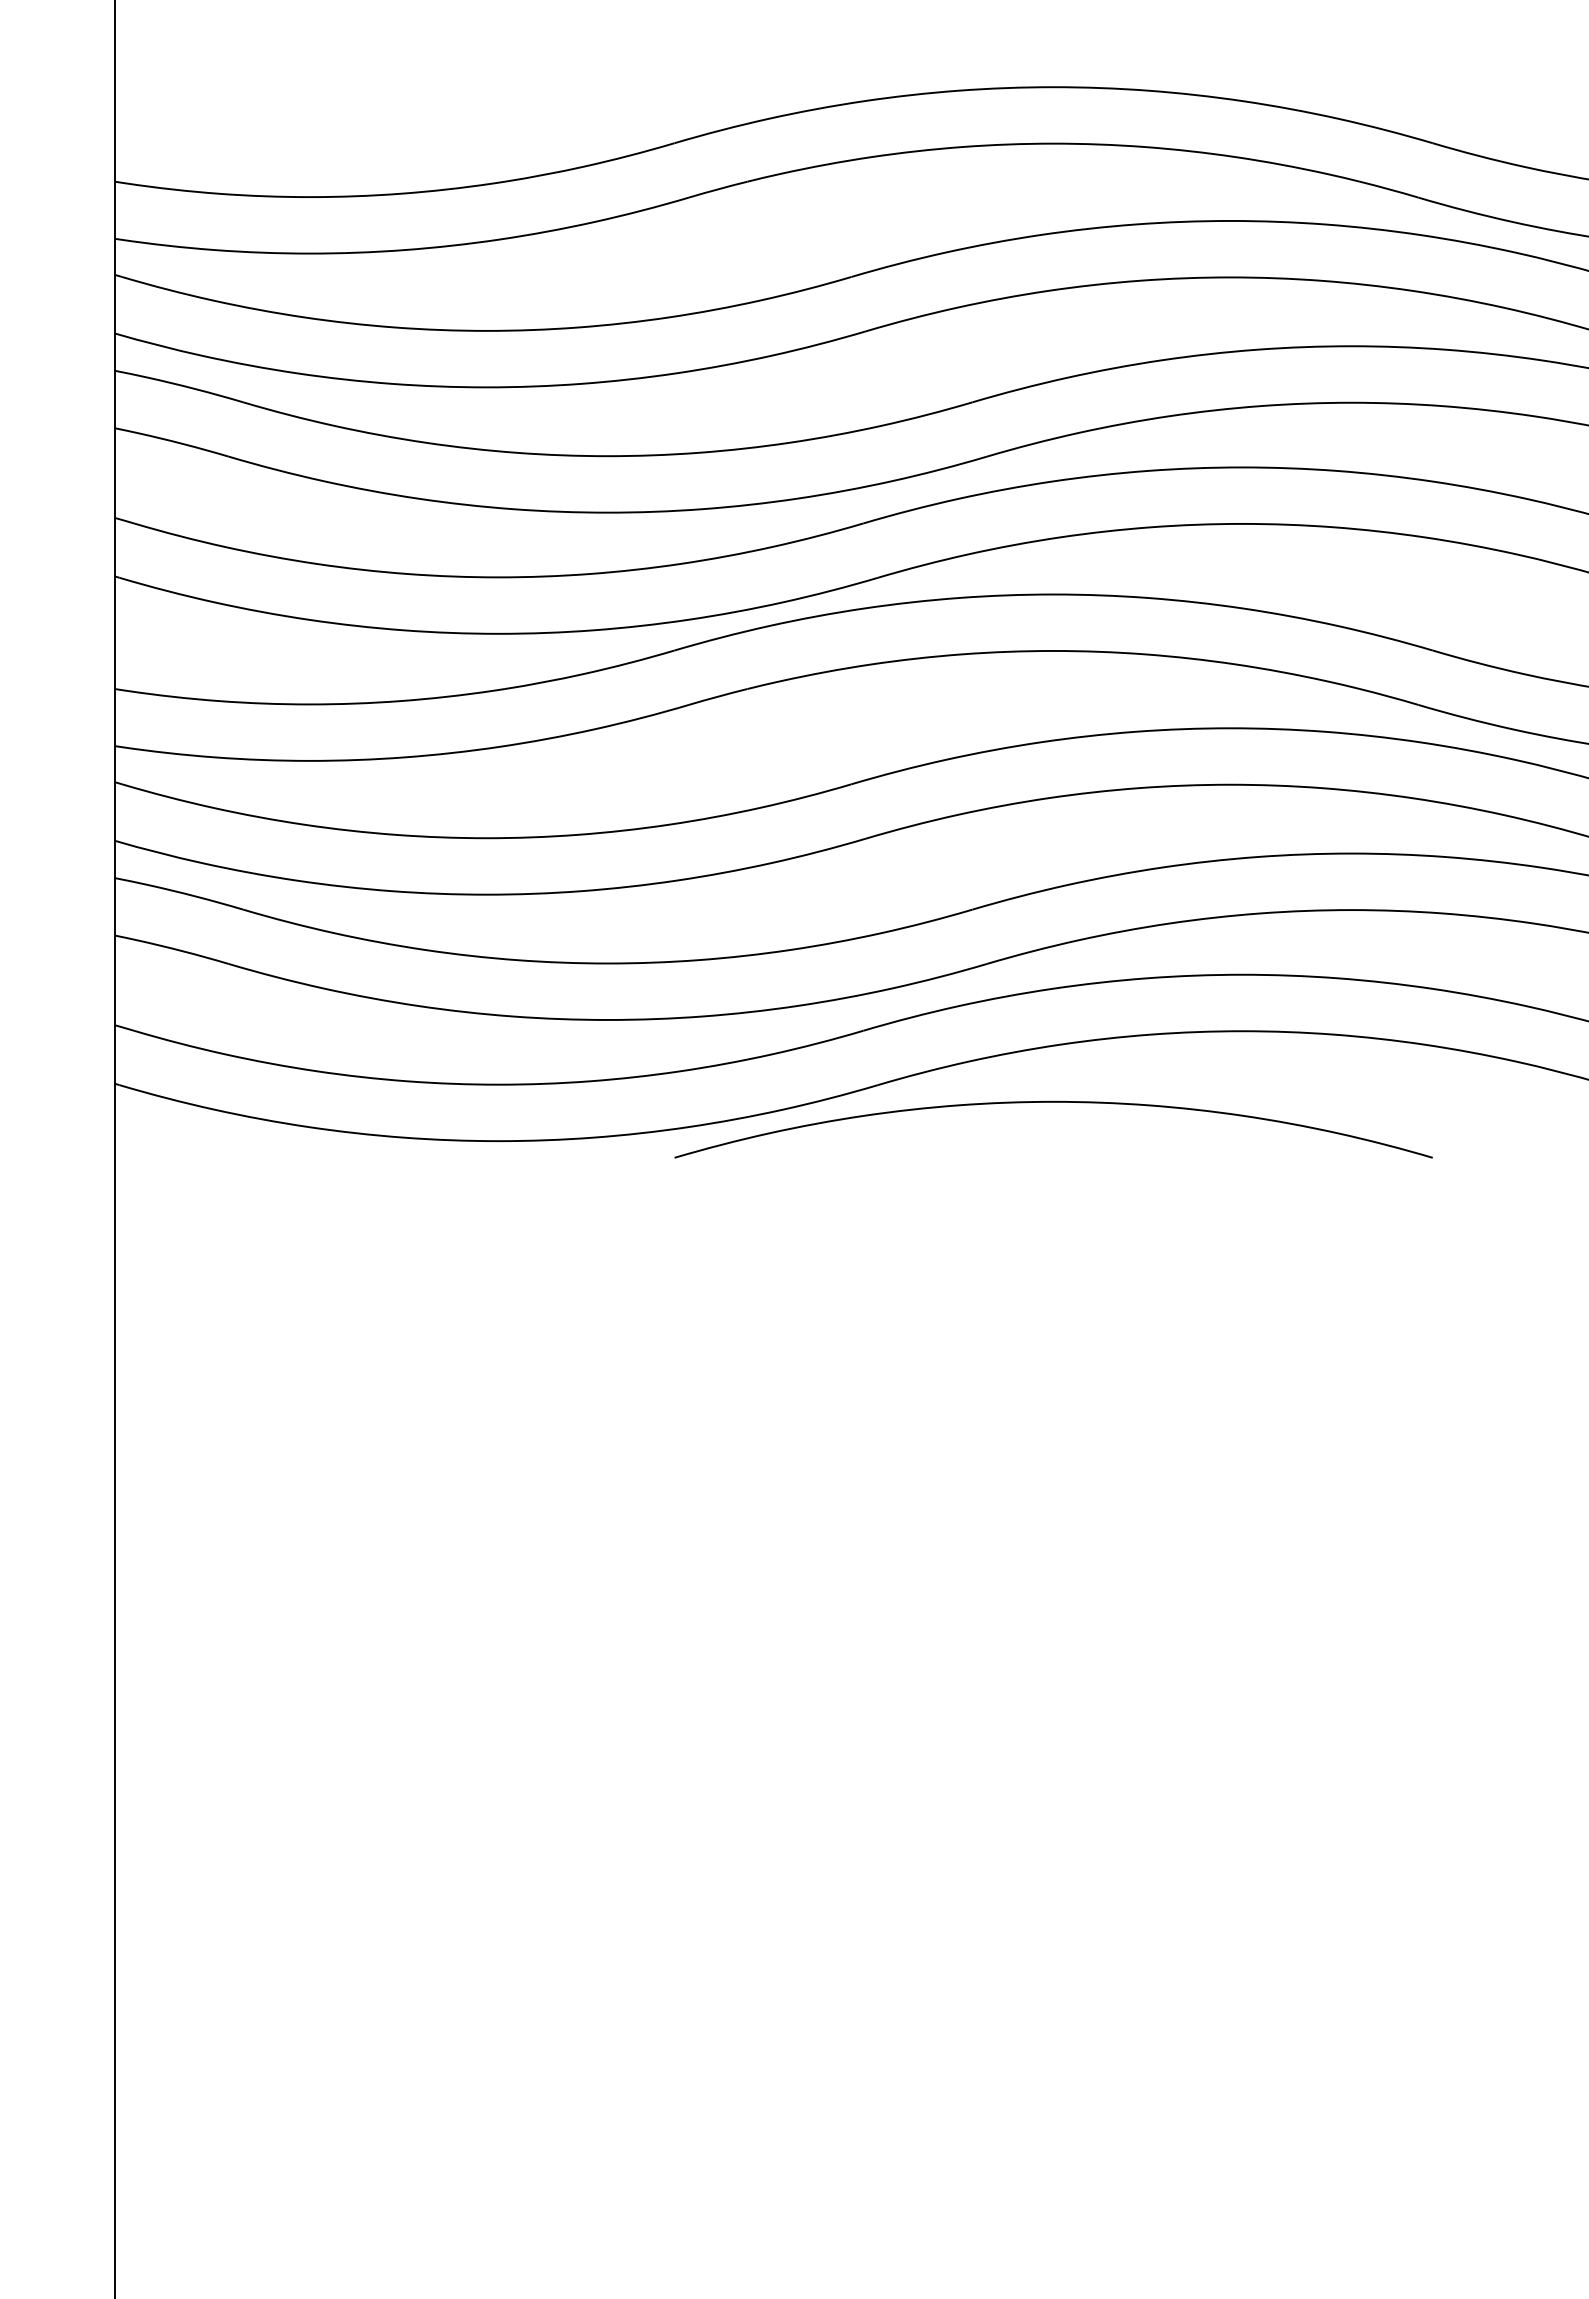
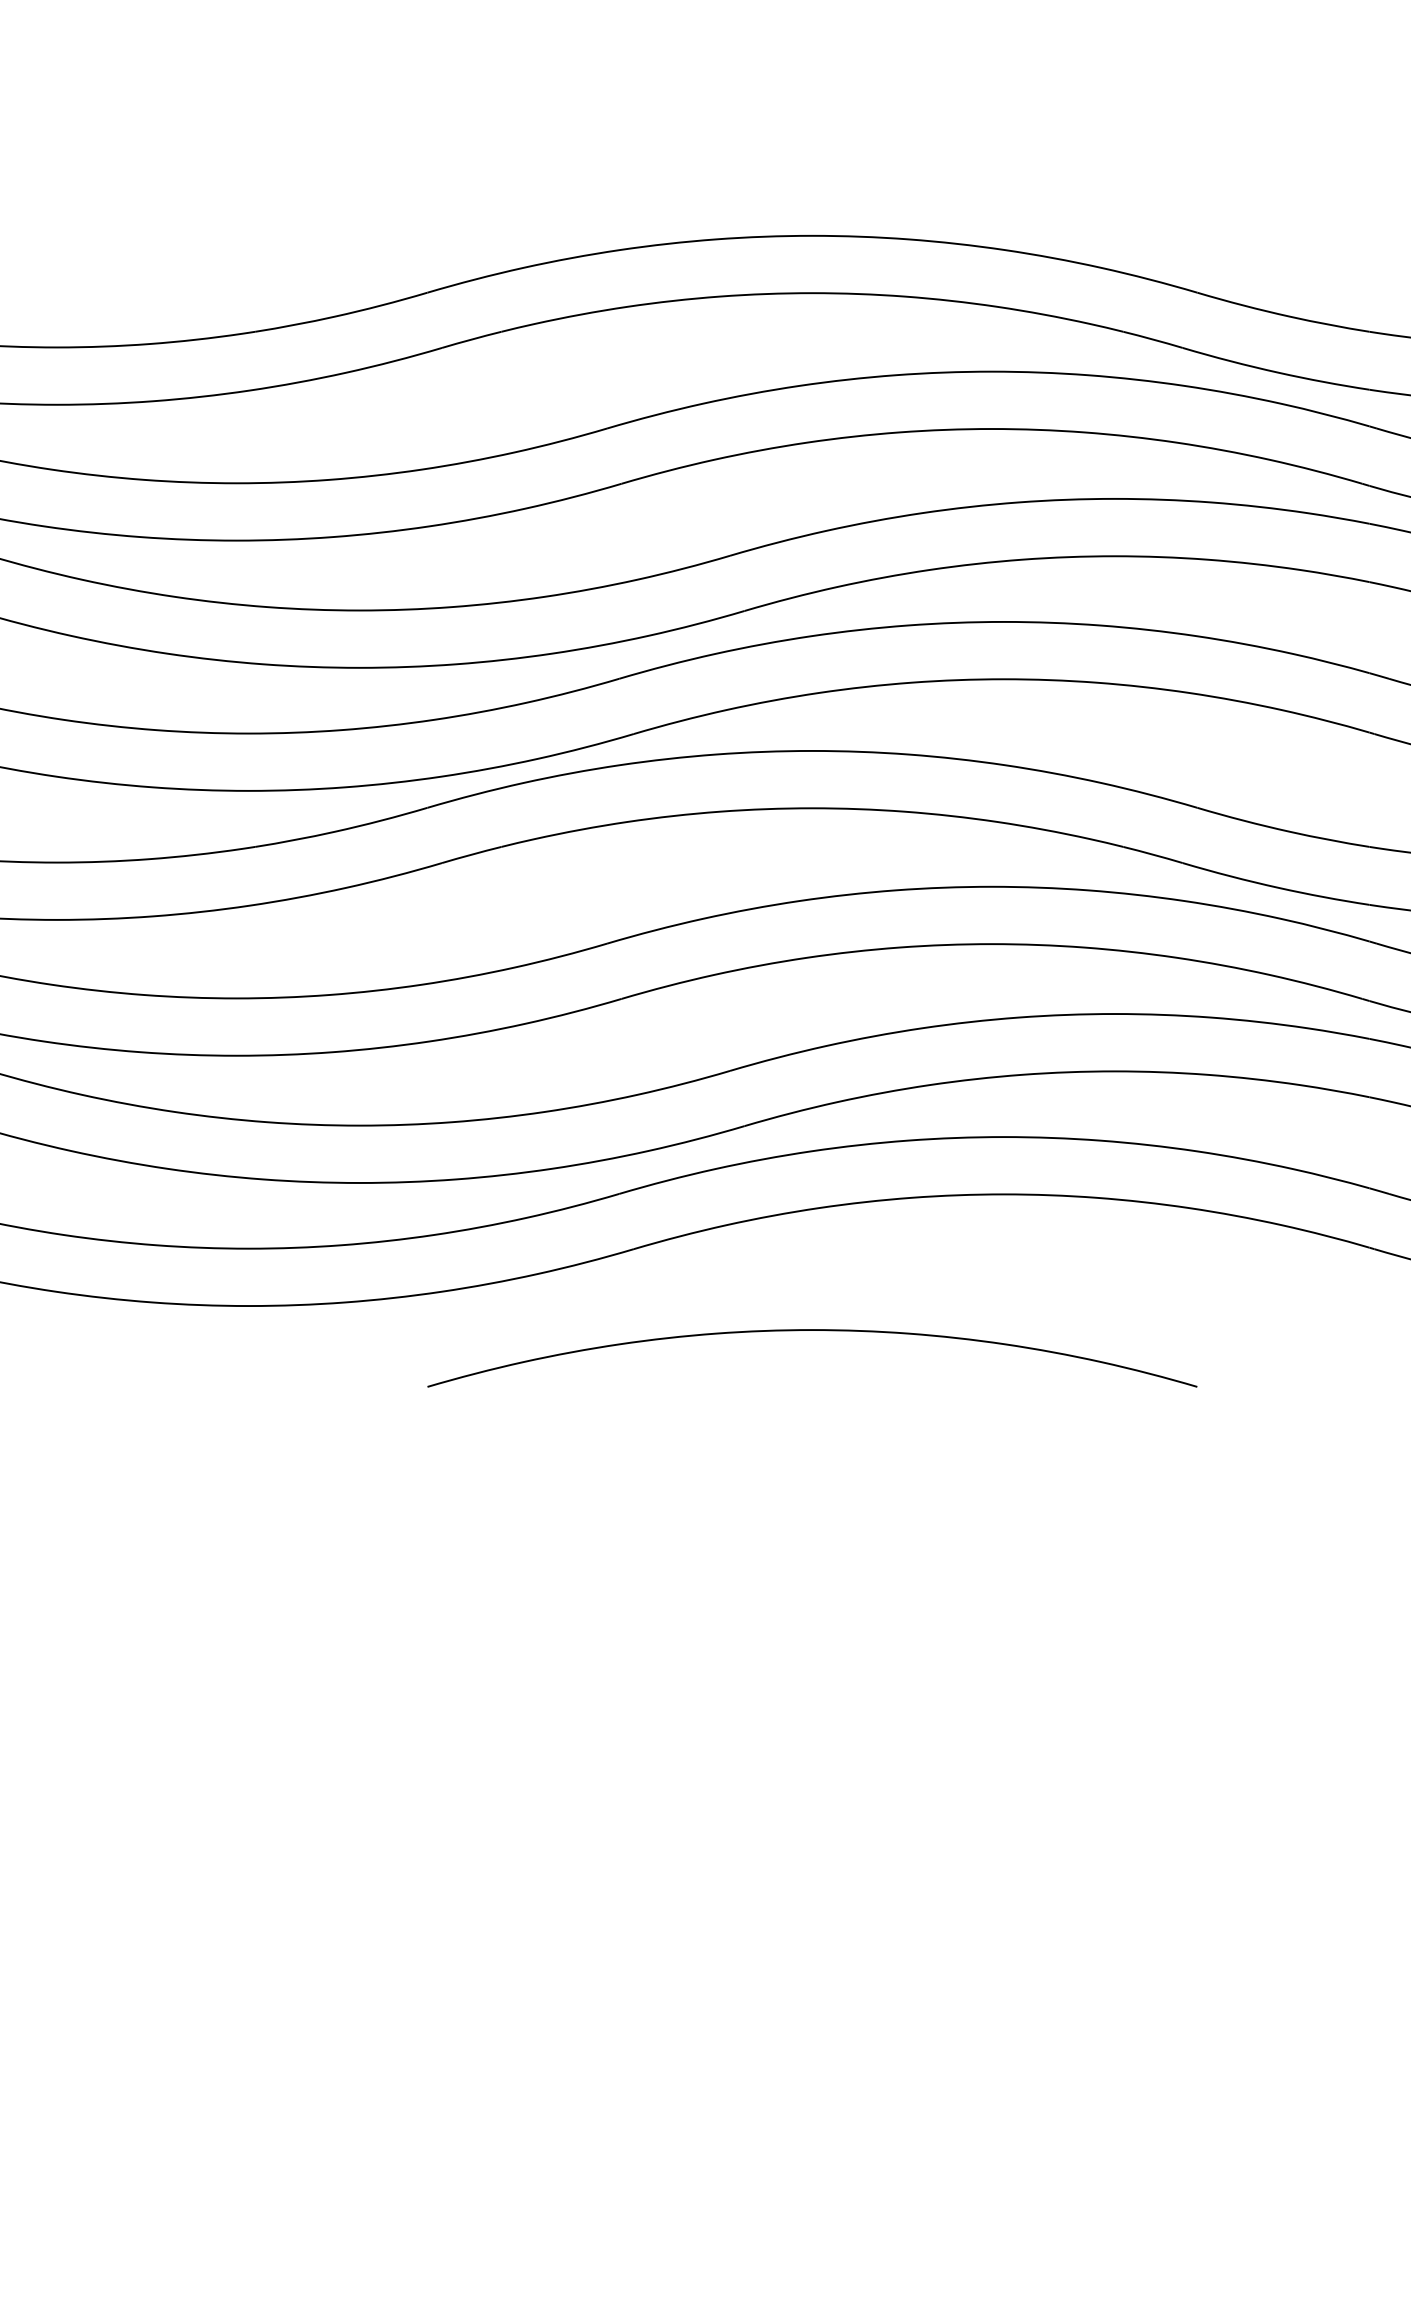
curve: (1053, 1102) -> (812, 1330), moved

